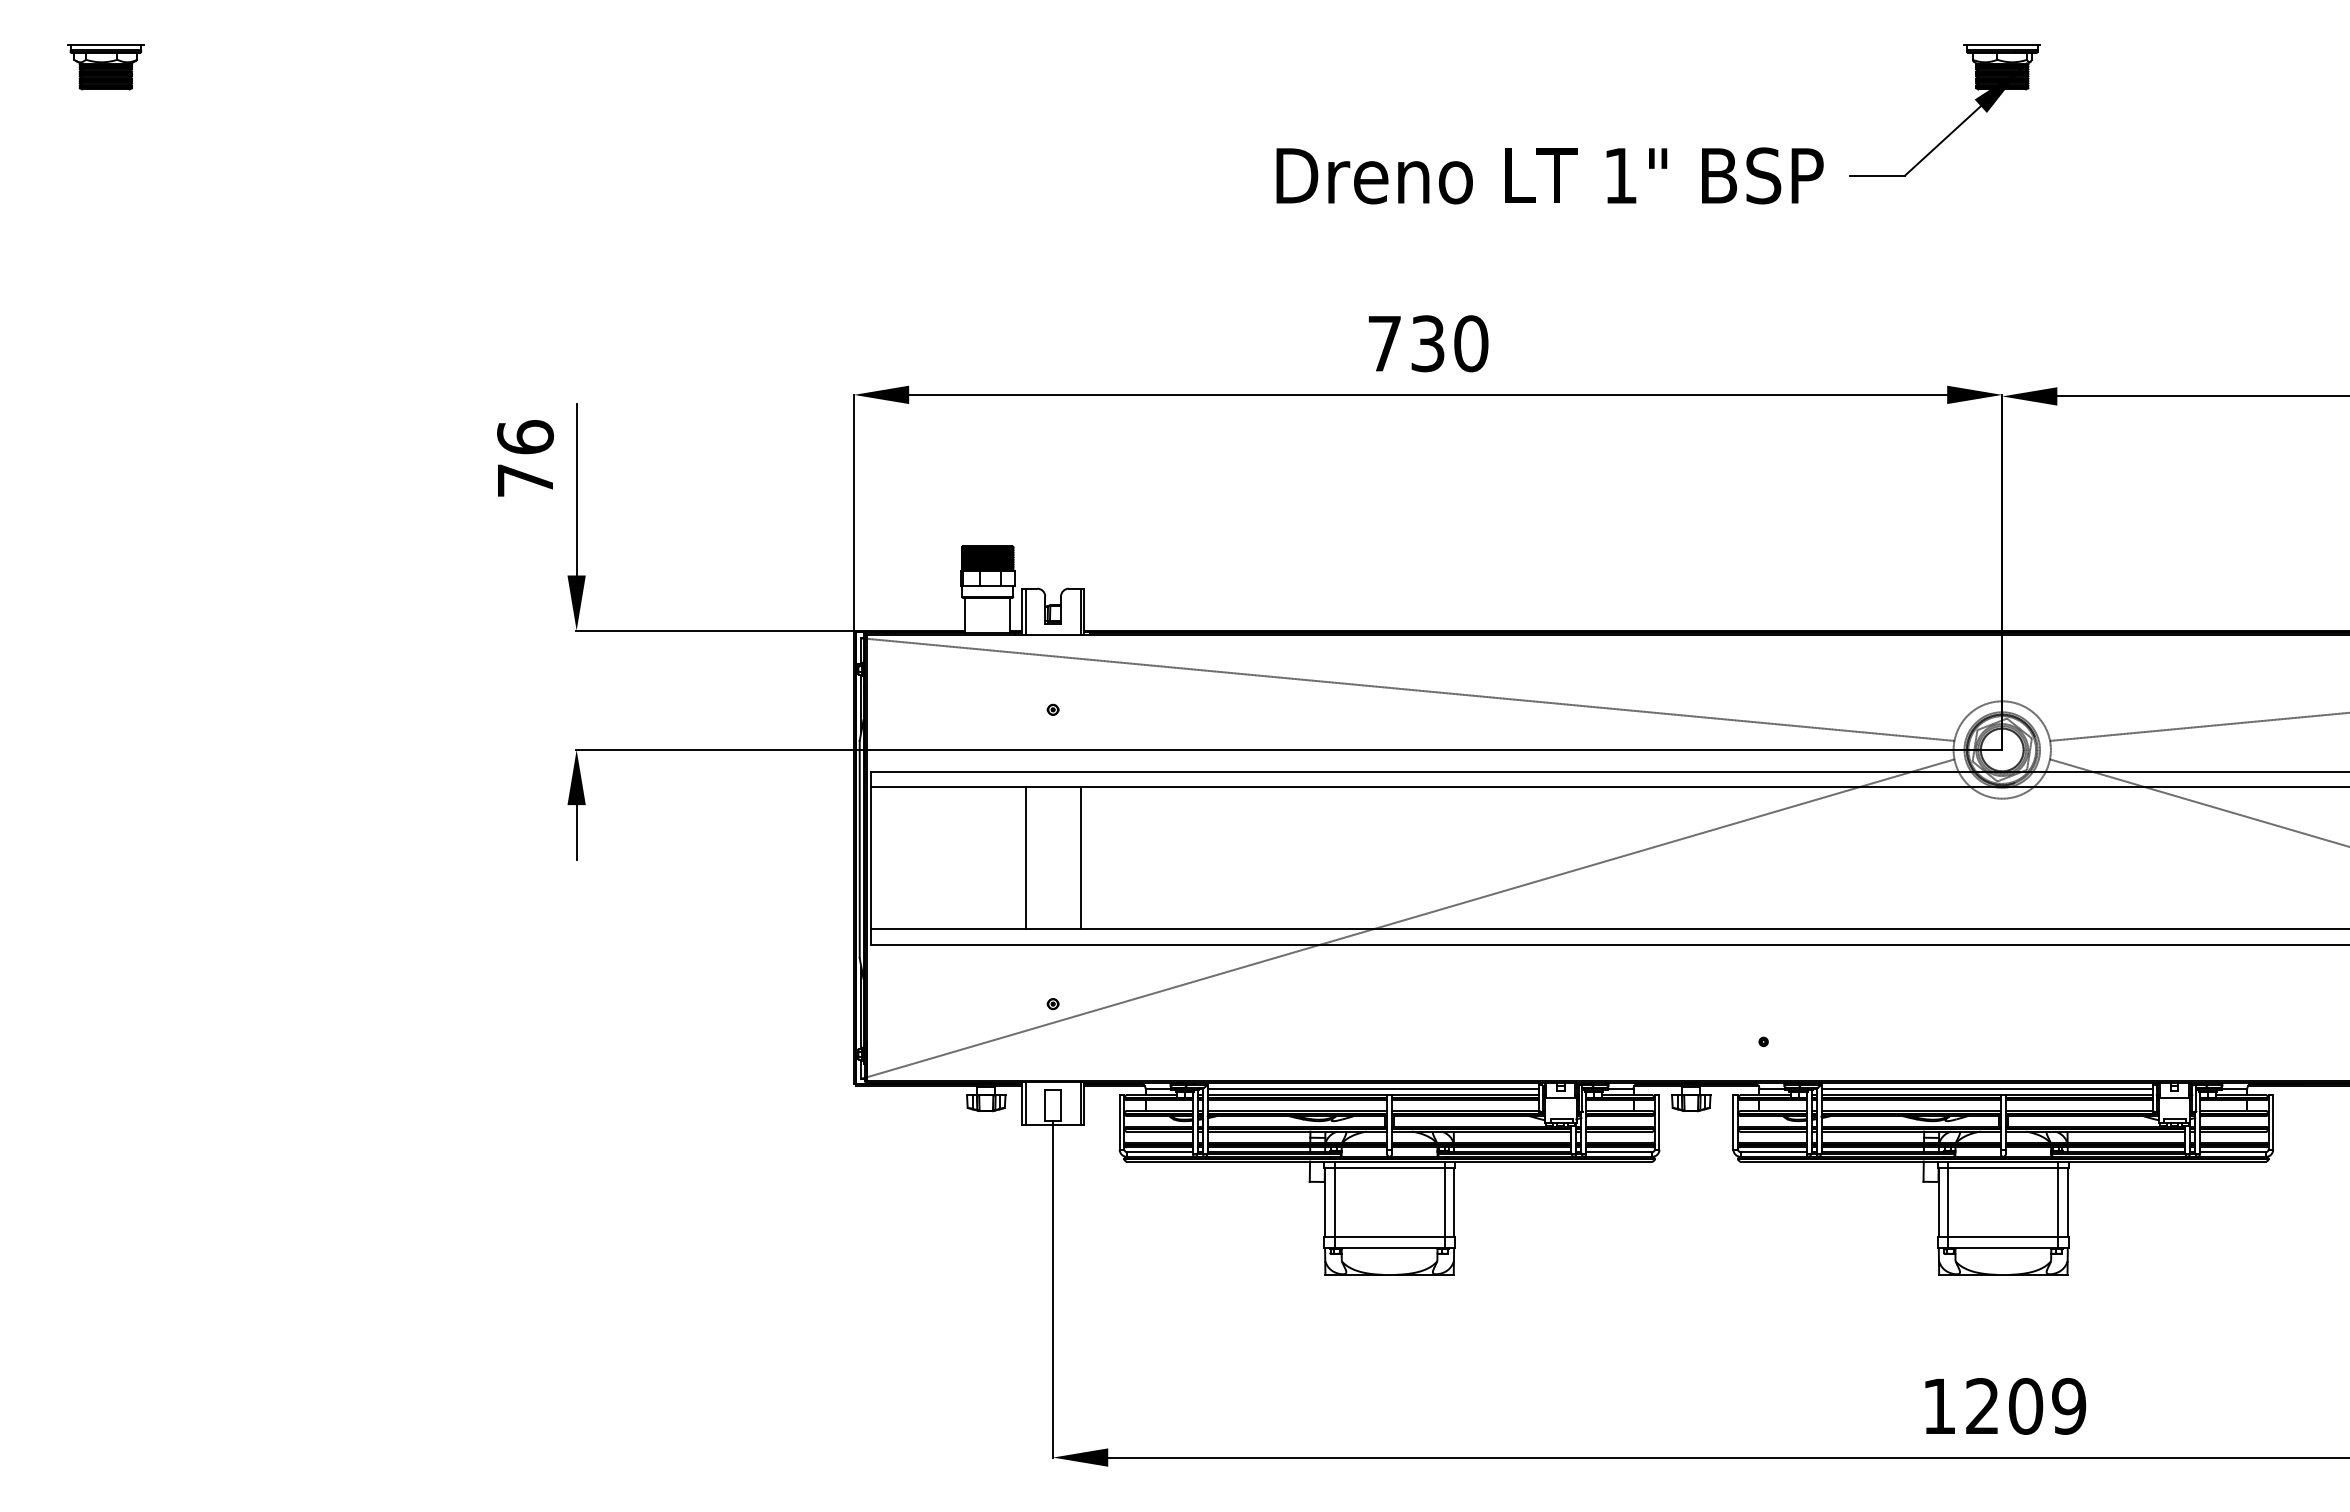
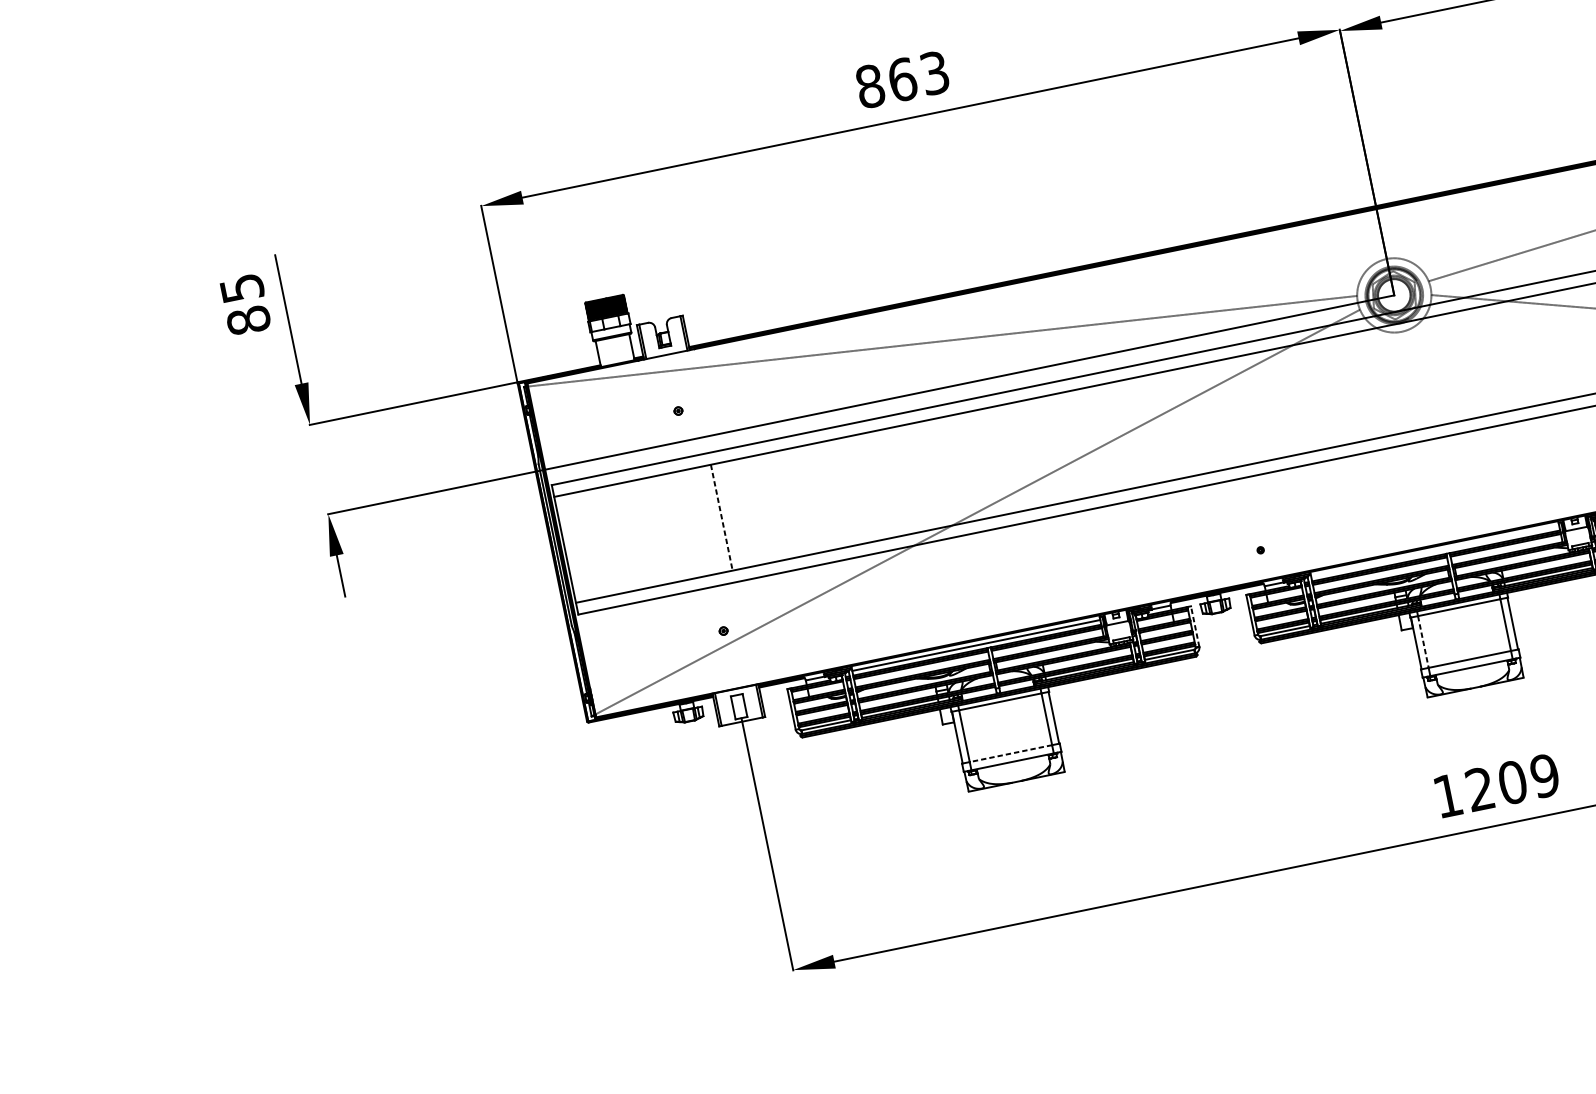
text: (1428, 343) -> (902, 79), 730 -> 863
text: (525, 458) -> (245, 304), 76 -> 85
line: (1025, 857) -> (680, 525), removed
line: (1080, 858) -> (721, 517), solid -> dashed
line: (1987, 1089) -> (1435, 551), removed
line: (1659, 1122) -> (1195, 626), solid -> dashed
line: (1948, 1202) -> (1423, 641), solid -> dashed
line: (1389, 1237) -> (1010, 753), solid -> dashed

